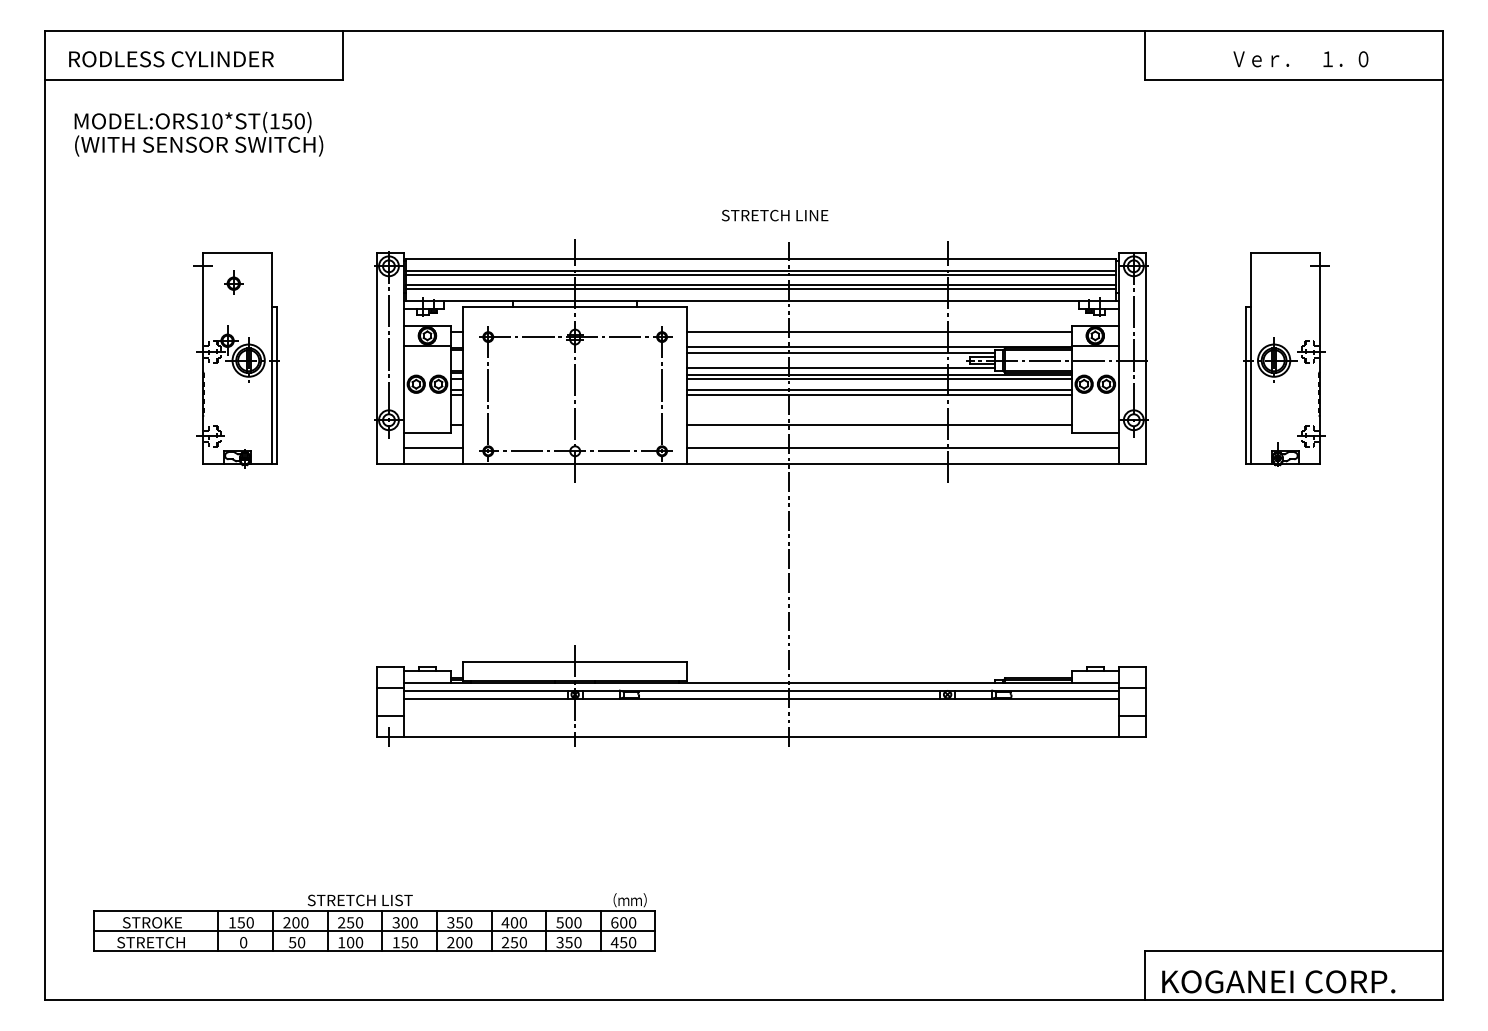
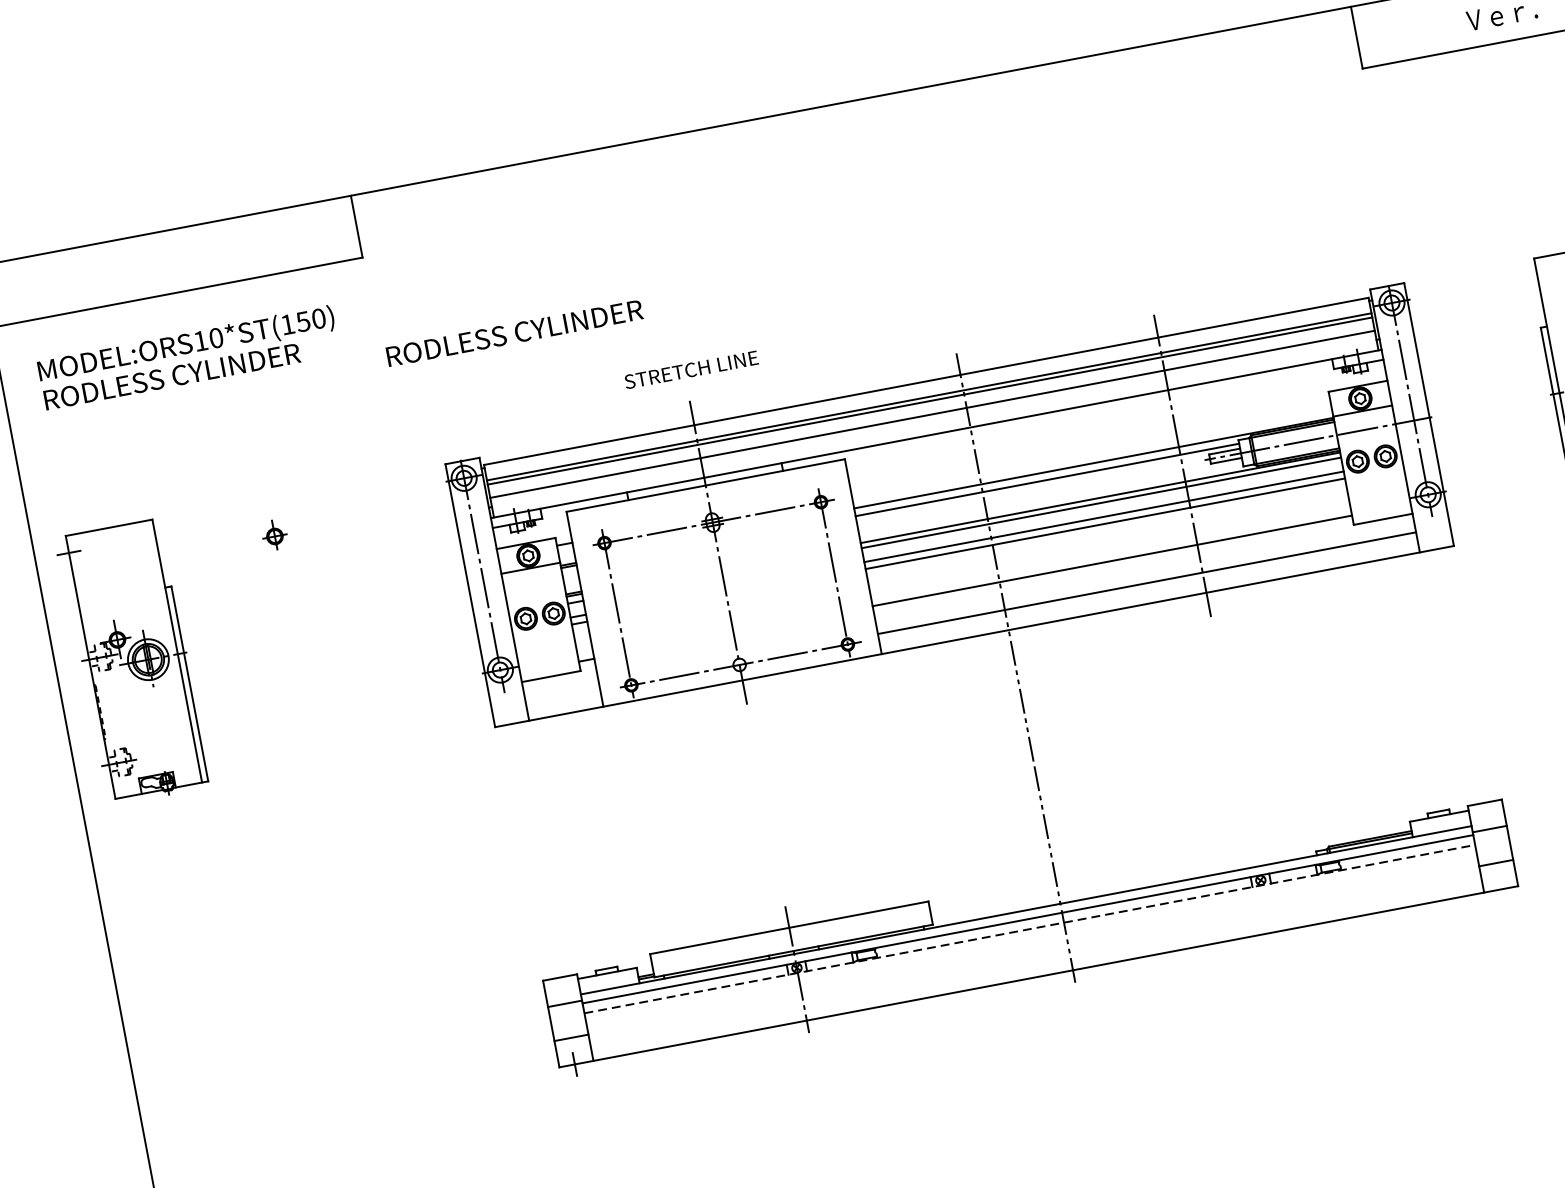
text: (171, 59) -> (514, 333), moved
text: (199, 145) -> (199, 372), (WITH SENSOR SWITCH) -> RODLESS CYLINDER
text: (774, 215) -> (690, 369), moved
line: (761, 288) -> (933, 418), removed
line: (878, 332) -> (1089, 445), removed
part: (236, 360) -> (133, 662), moved
line: (840, 368) -> (1050, 499), removed
line: (433, 447) -> (562, 693), removed
line: (761, 698) -> (1029, 929), solid -> dashed

